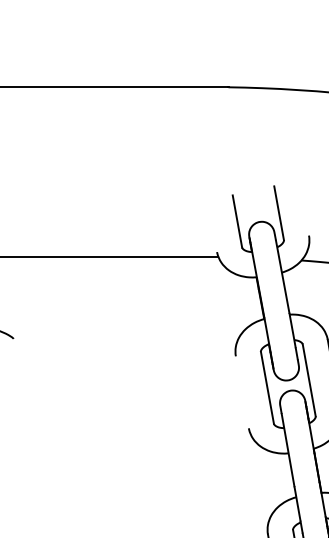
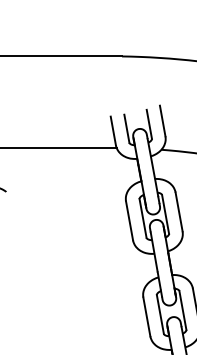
line: (303, 206) -> (162, 120), added
line: (210, 224) -> (112, 130), added
line: (242, 391) -> (129, 220), added

